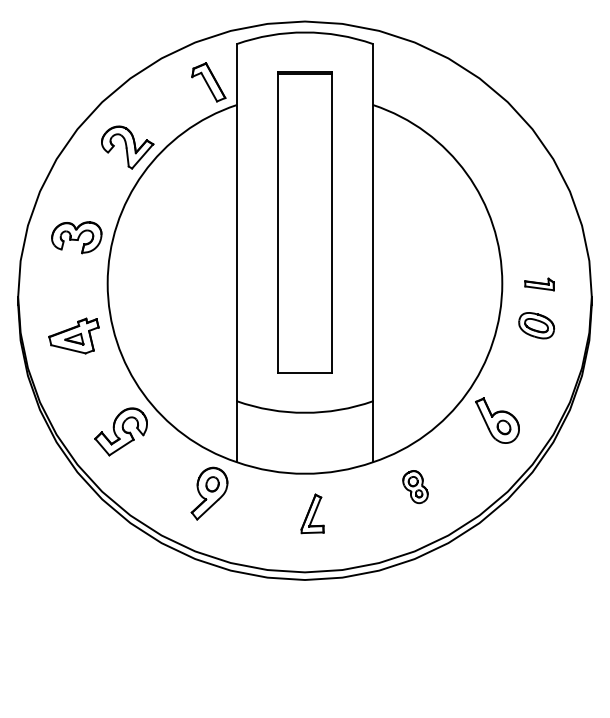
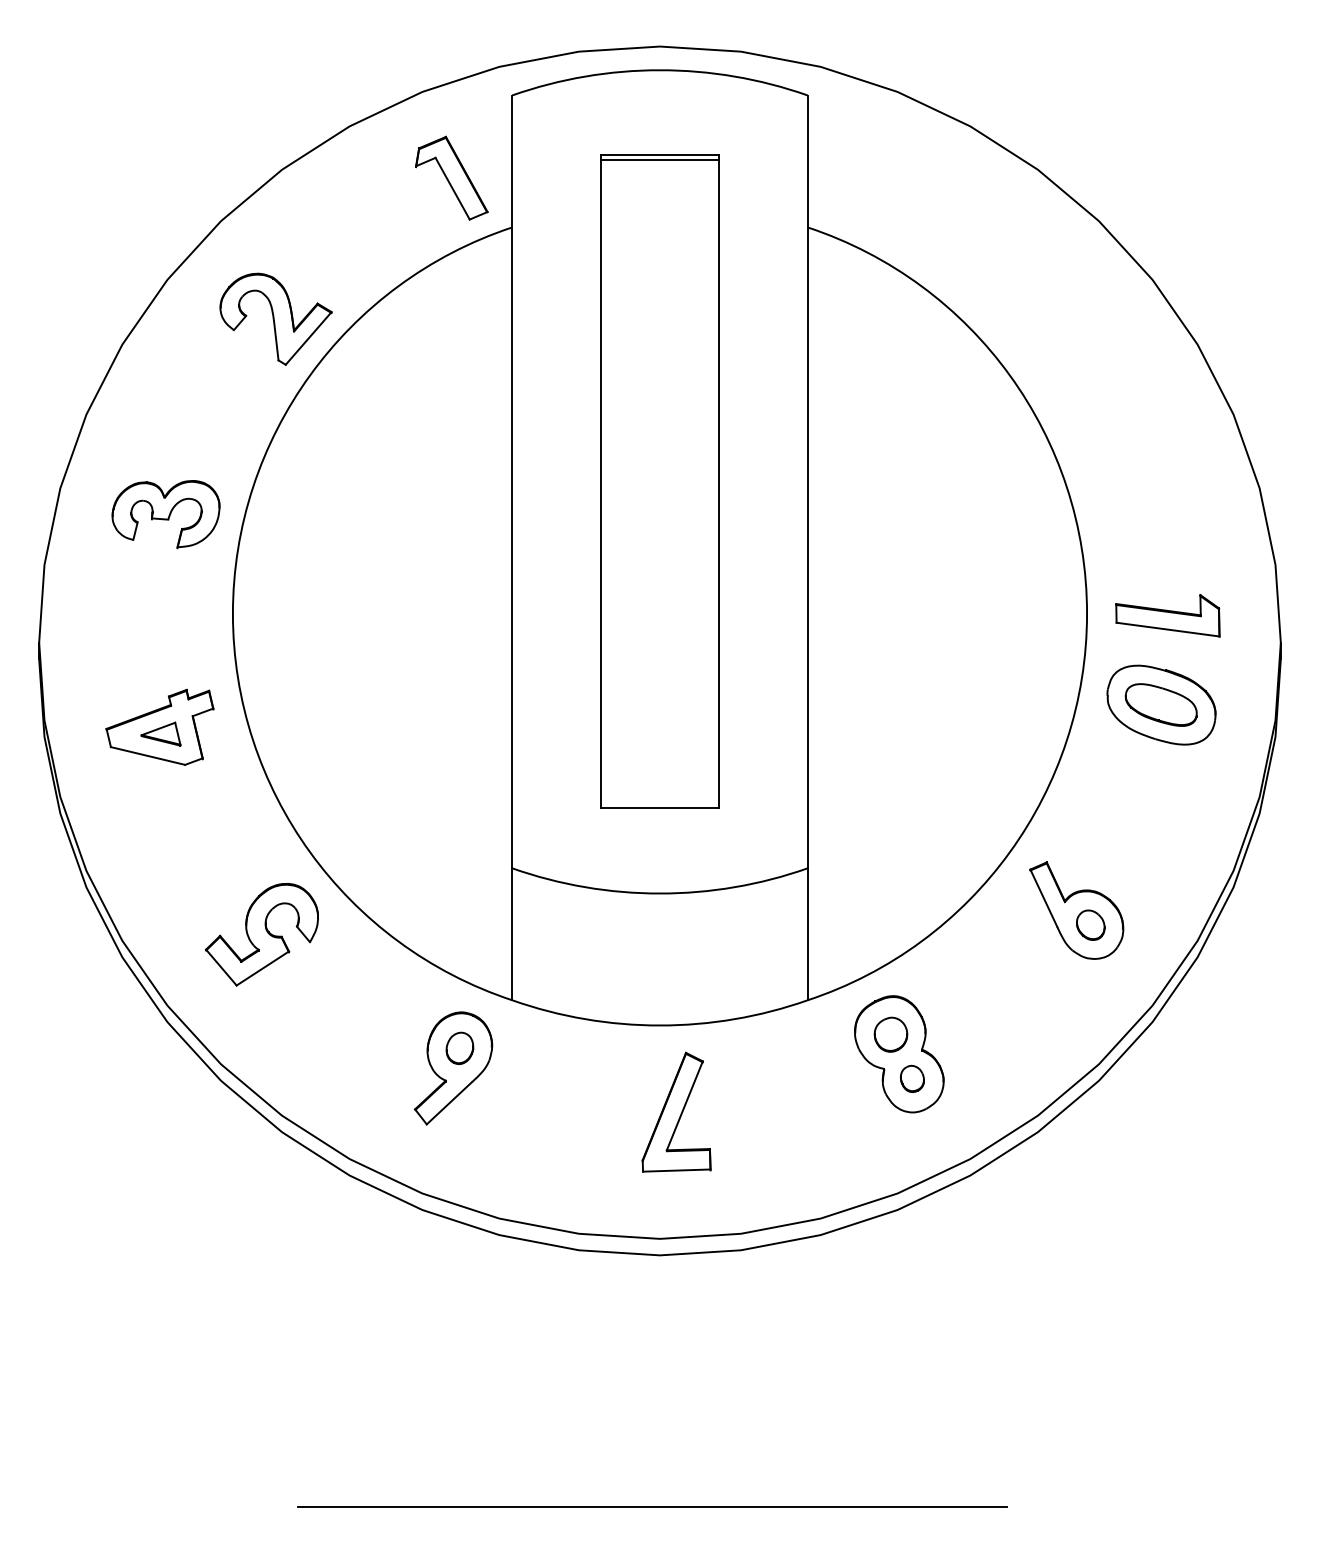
part: (539, 284) -> (1167, 615), size x1.67
part: (536, 325) -> (1161, 704), size x1.43
part: (415, 486) -> (899, 1052), size x1.67
part: (312, 513) -> (676, 1111), size x1.43
line: (301, 696) -> (652, 1507), added

